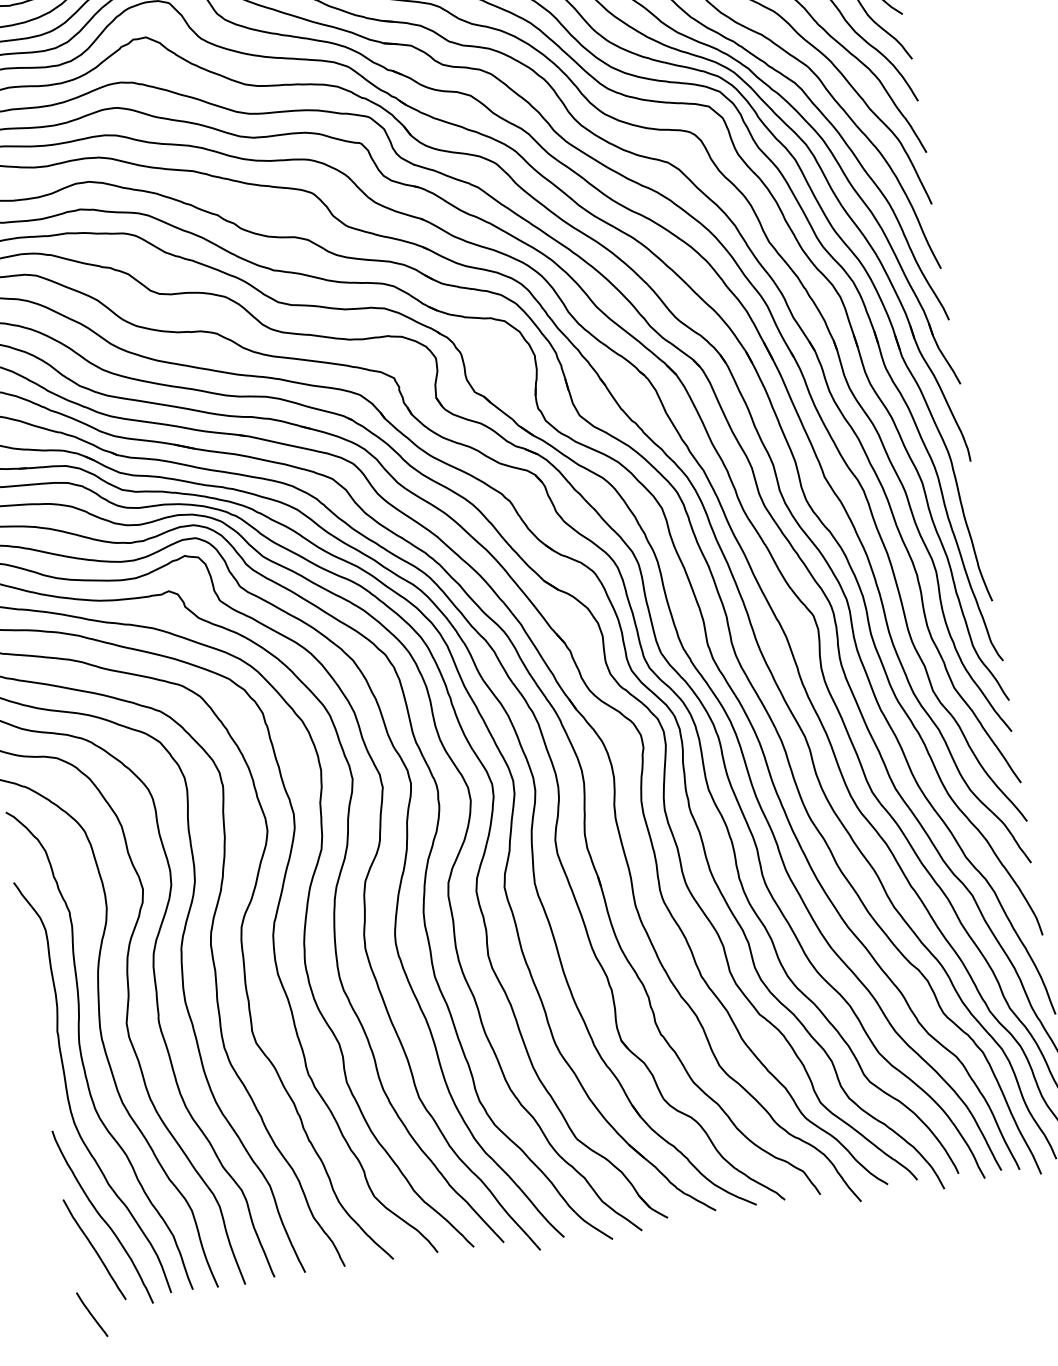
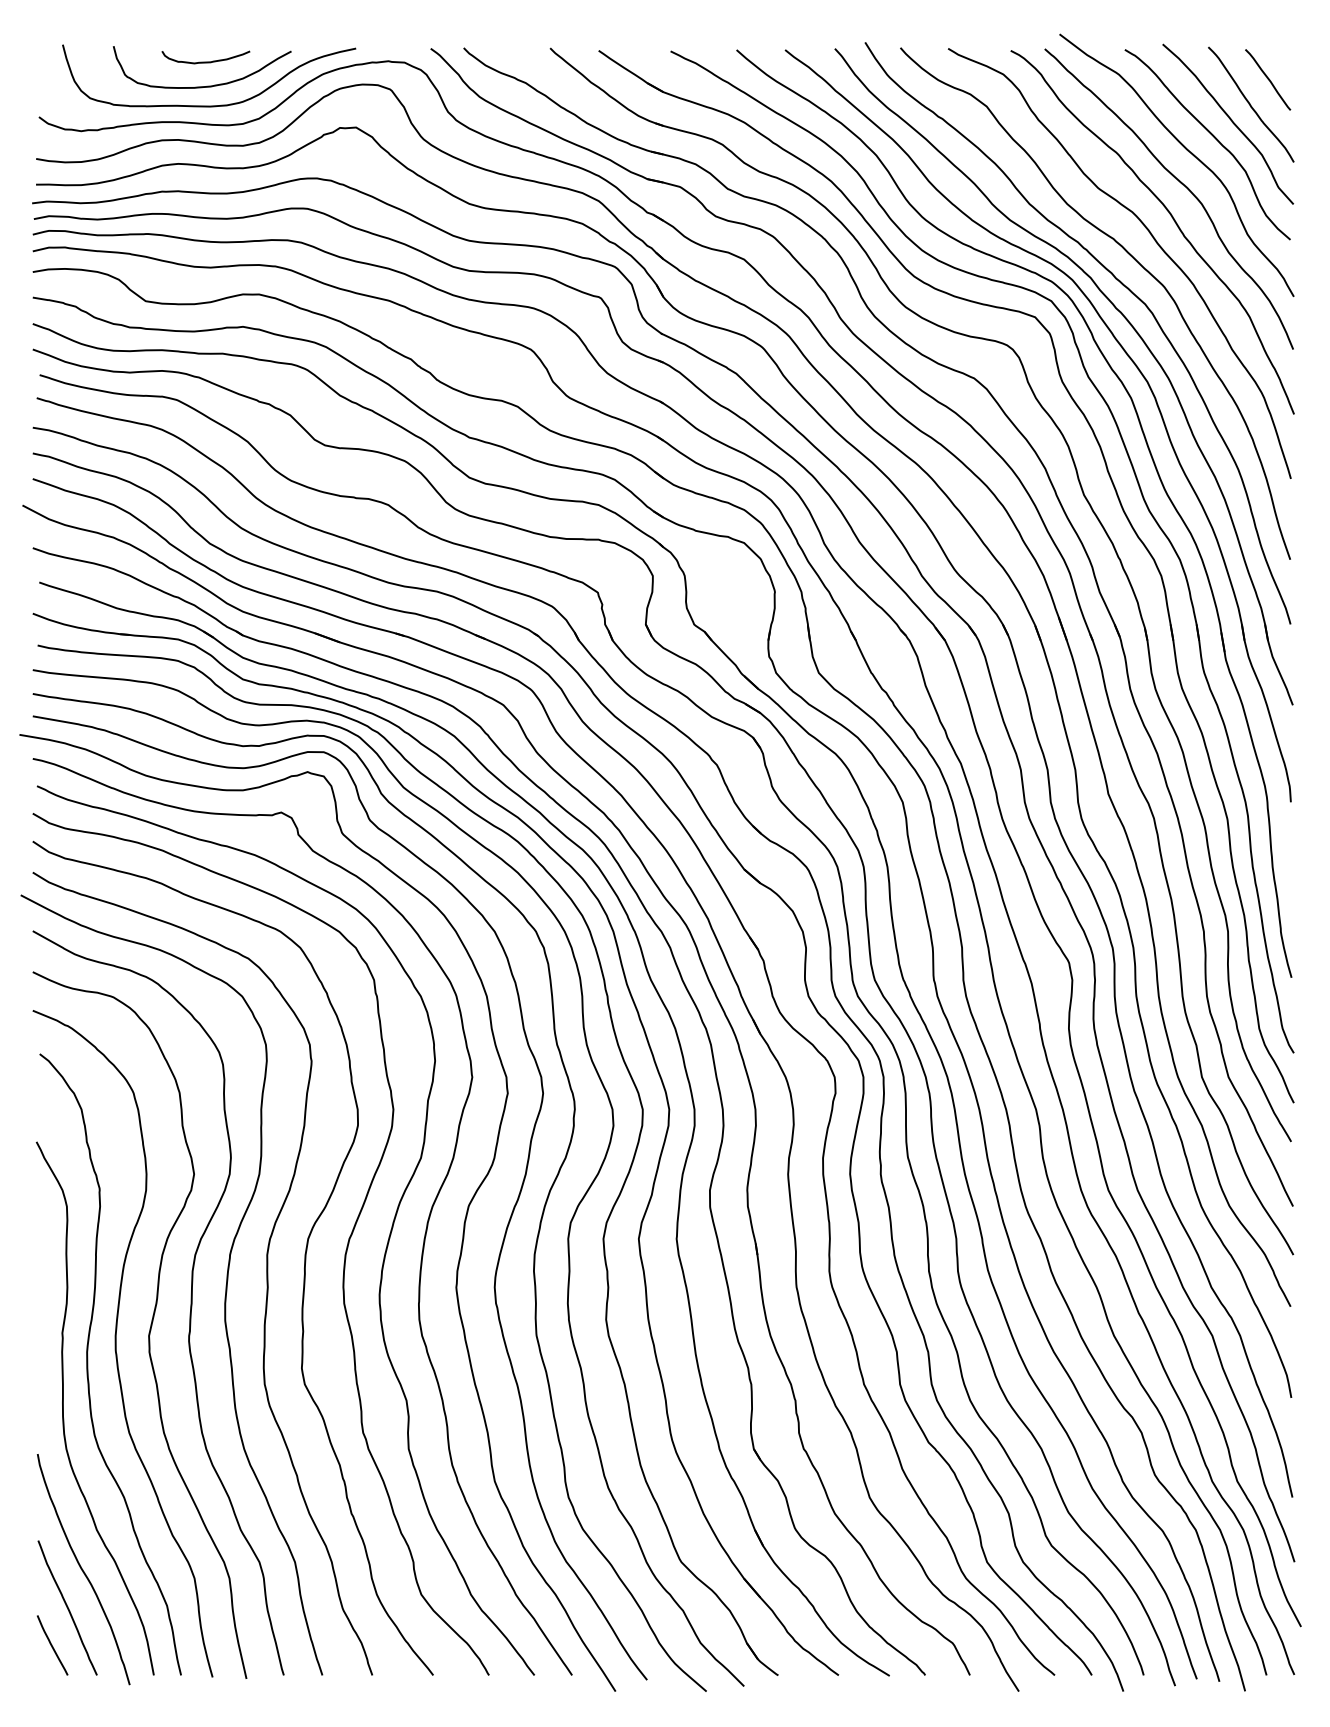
line: (92, 1314) -> (52, 1645), moved

